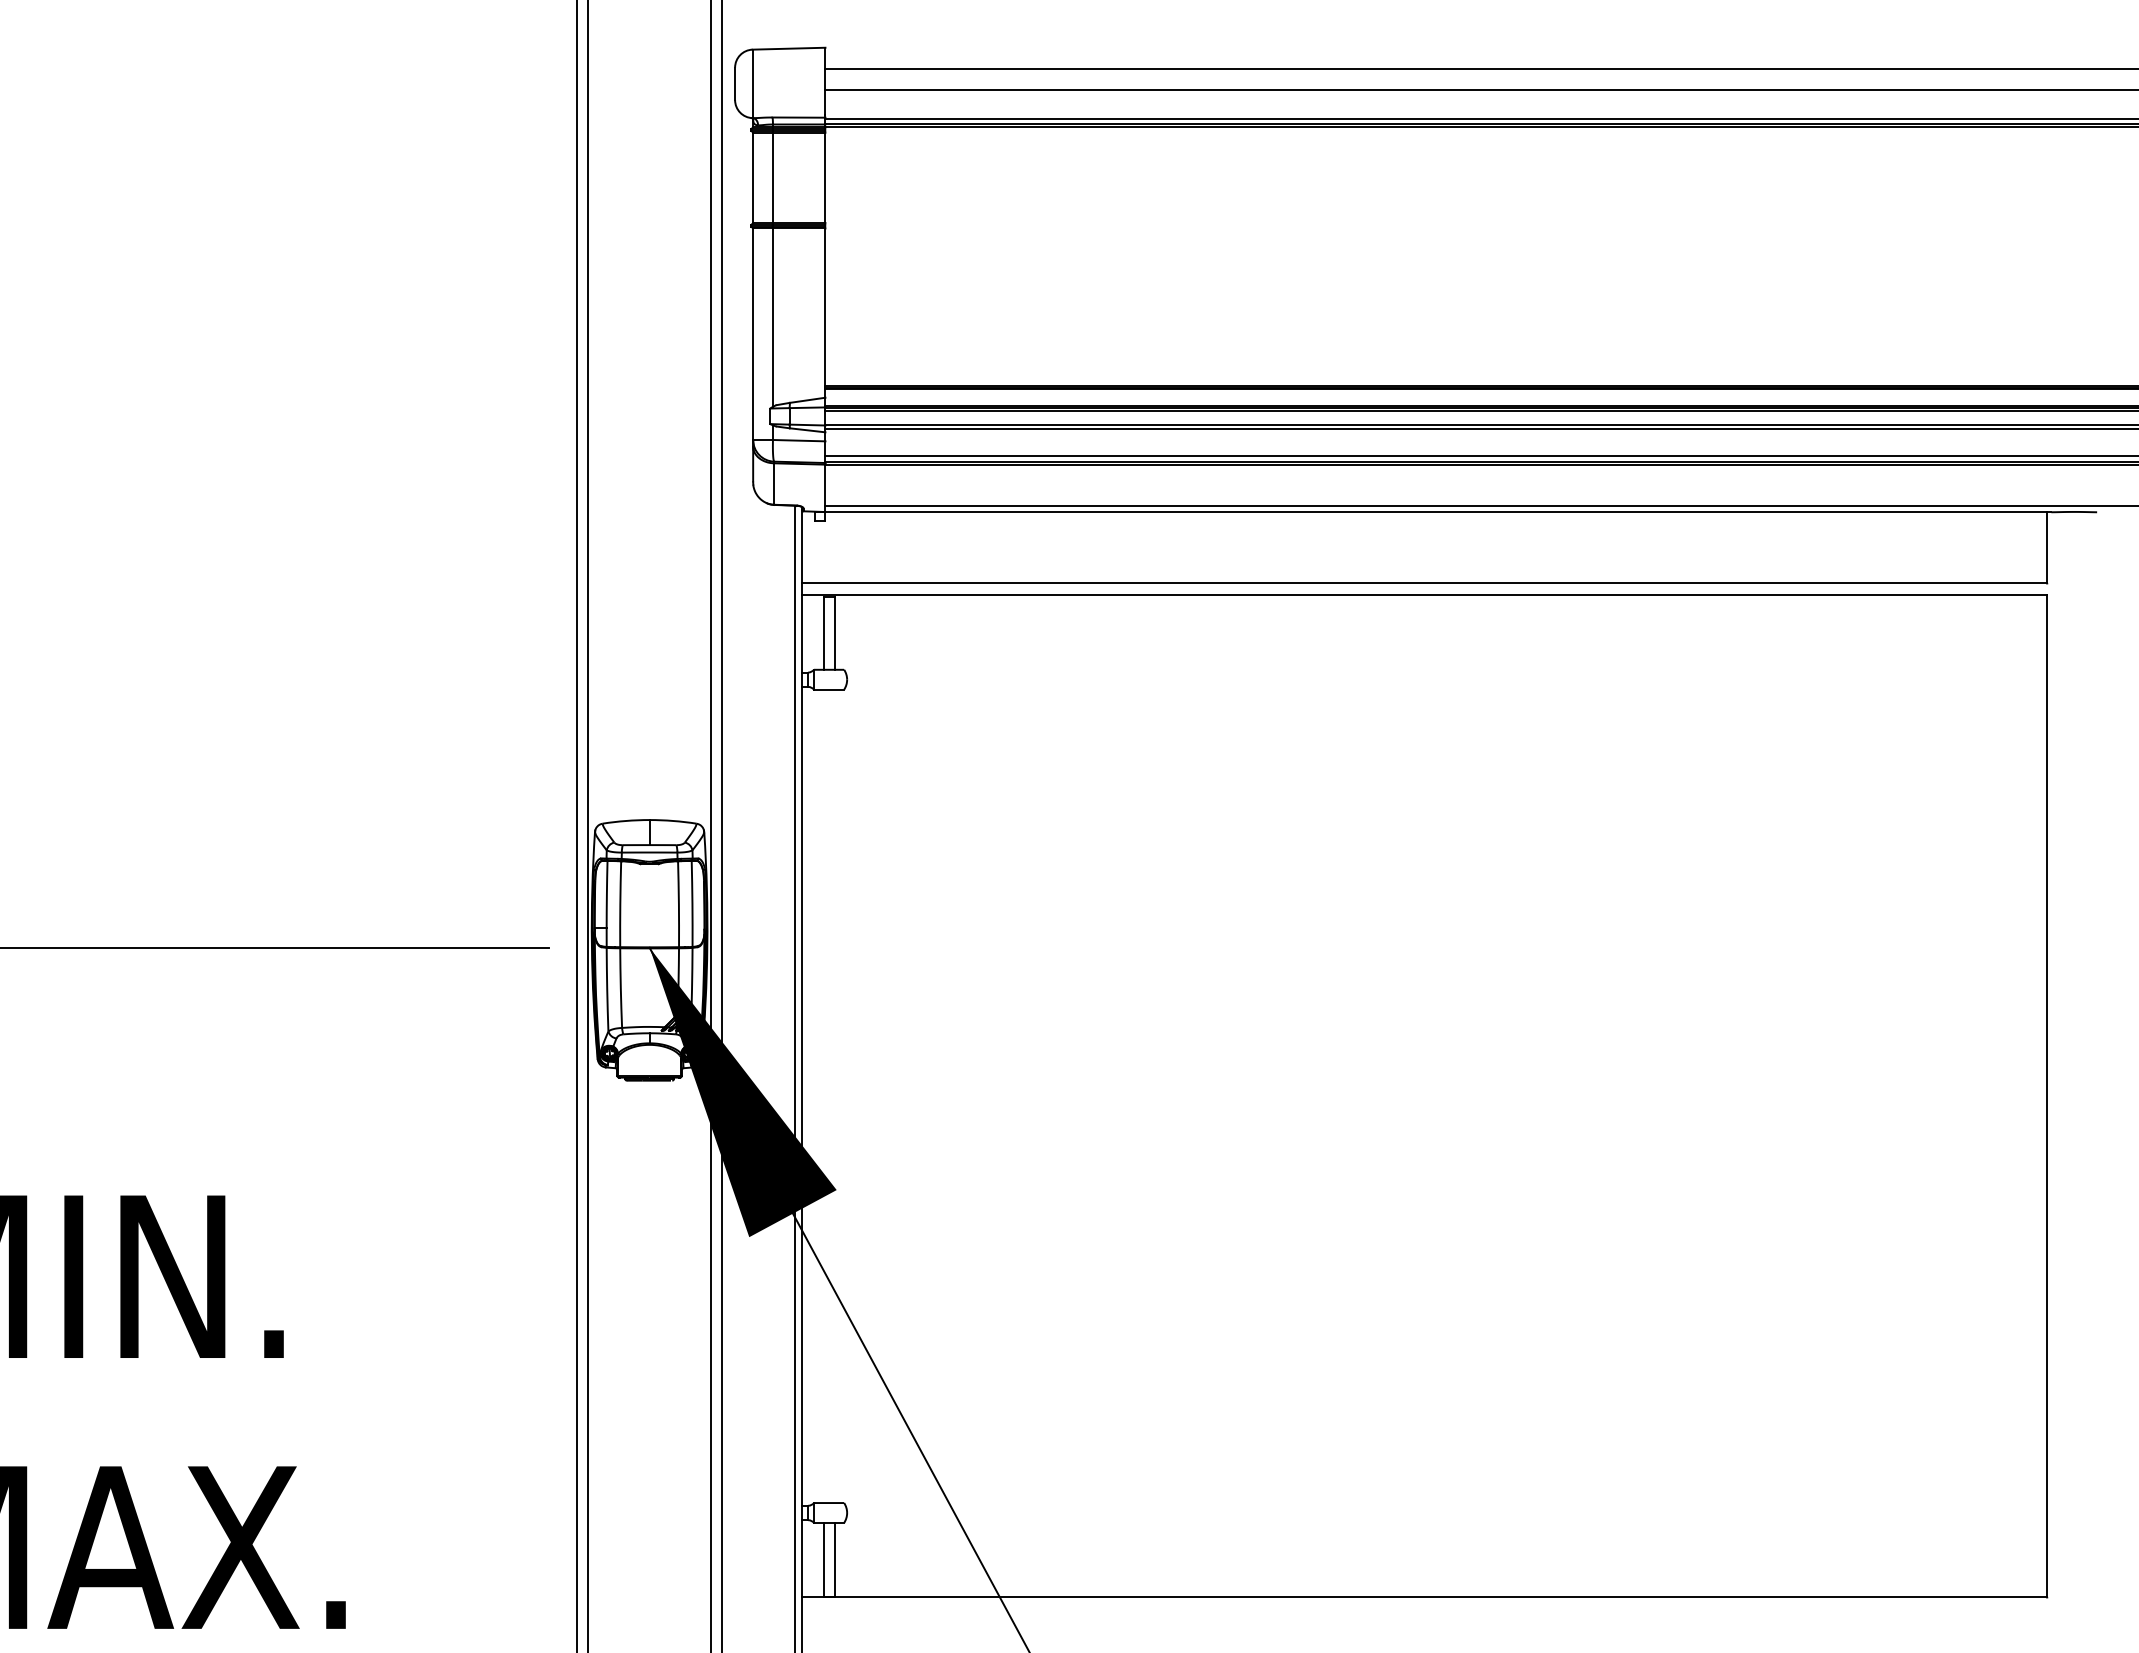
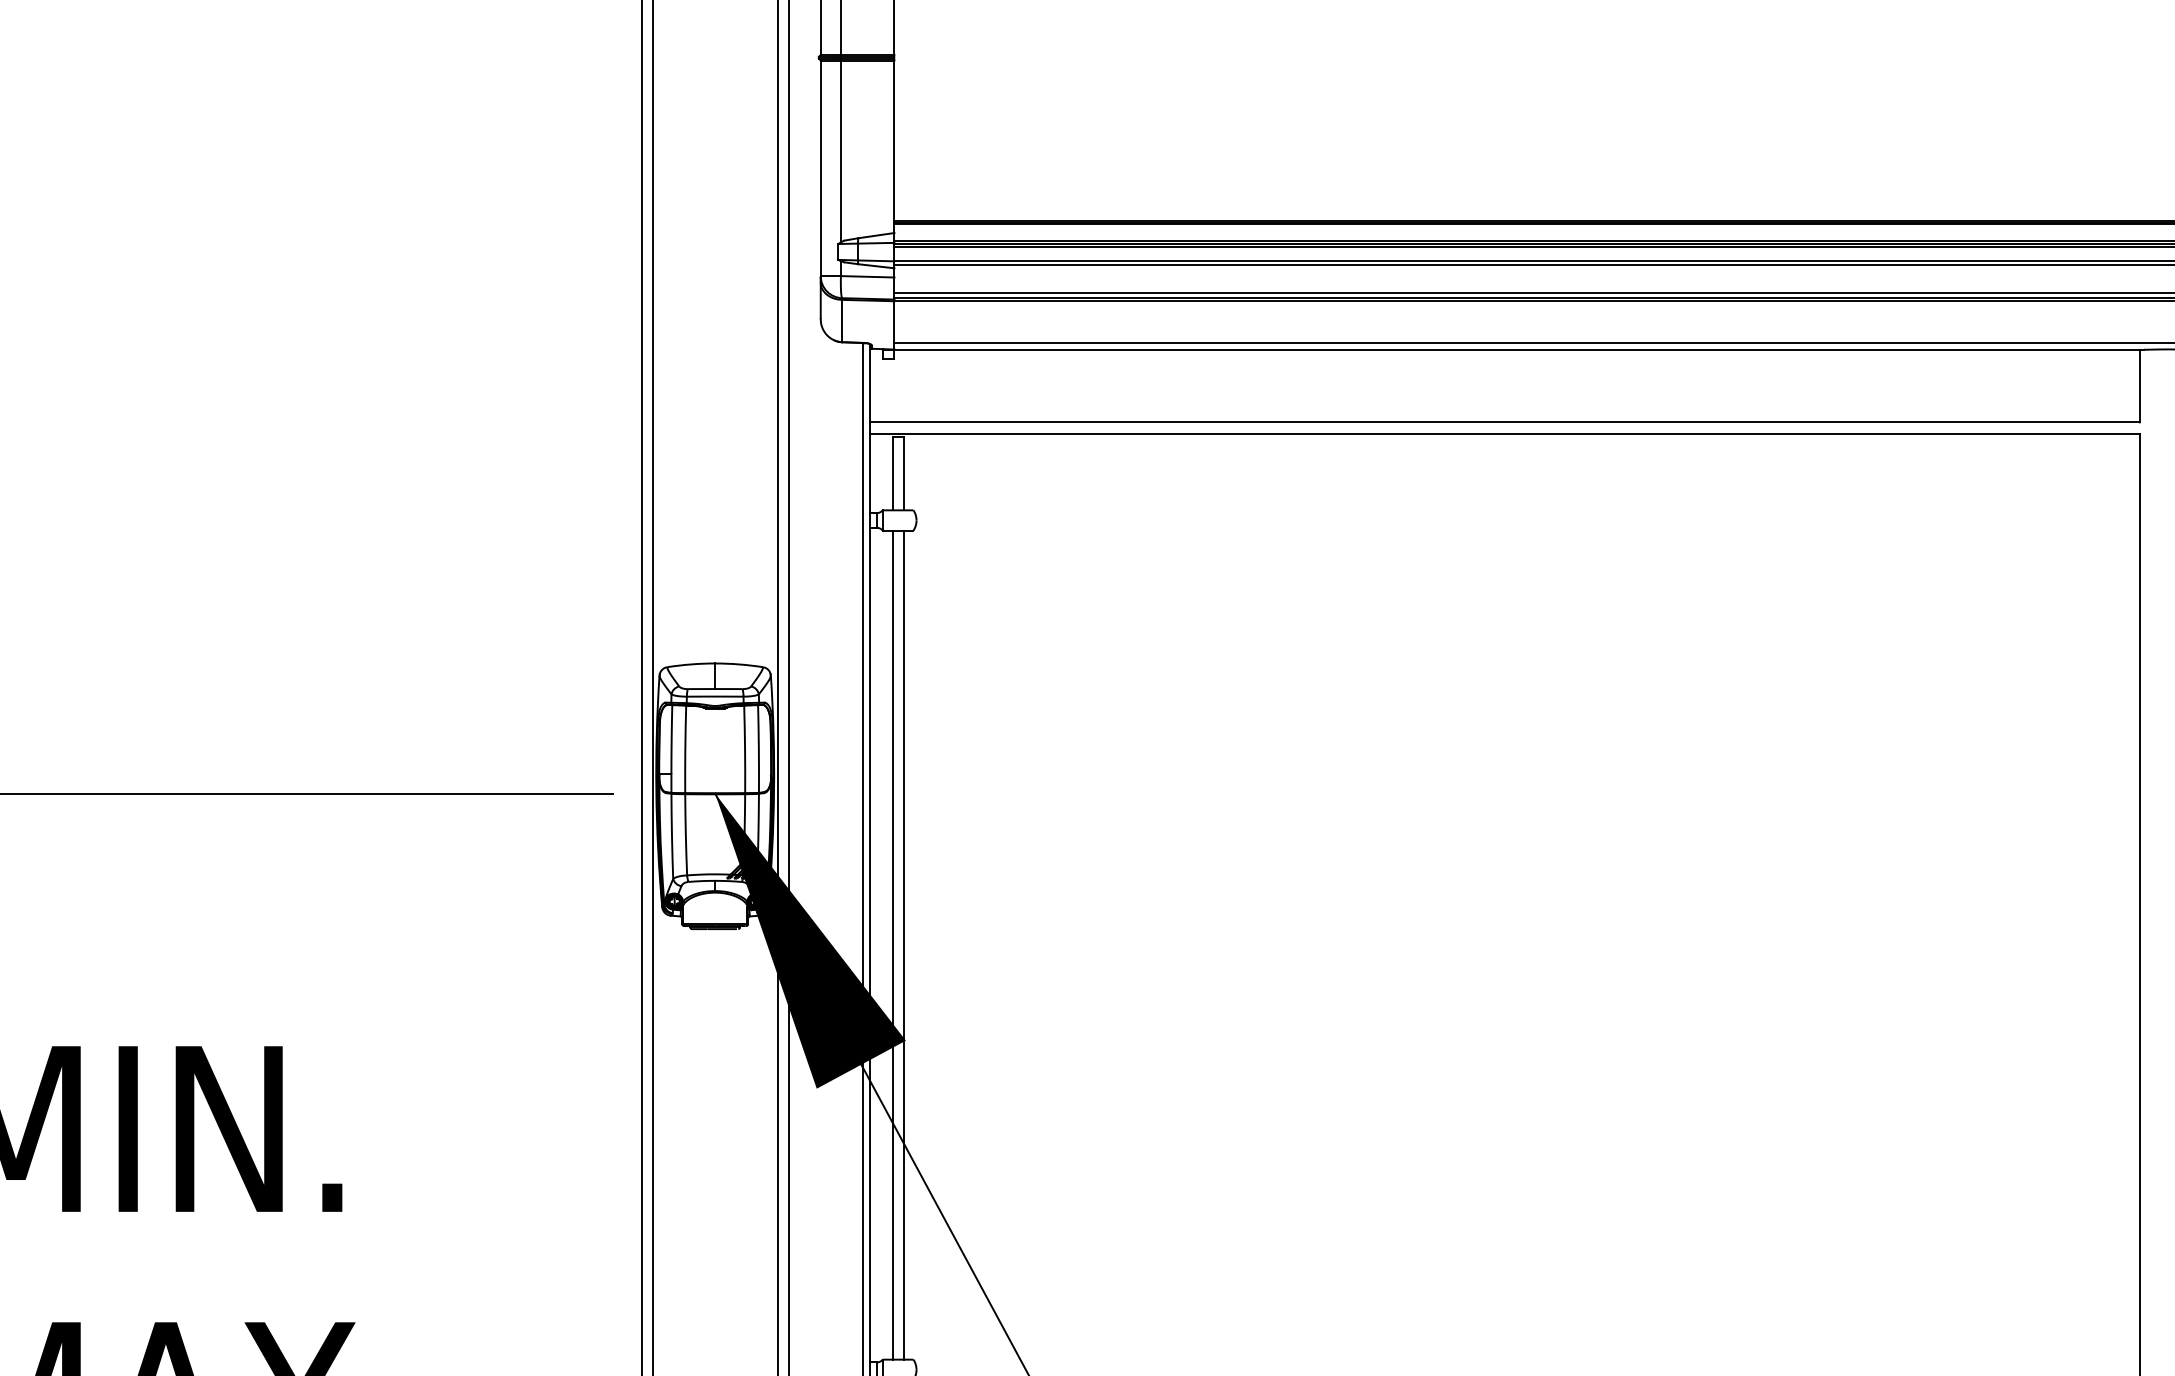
line: (823, 1096) -> (892, 945), added
line: (834, 1096) -> (903, 945), added

